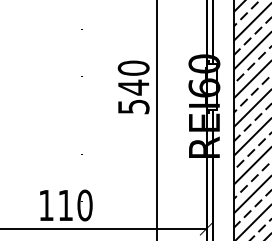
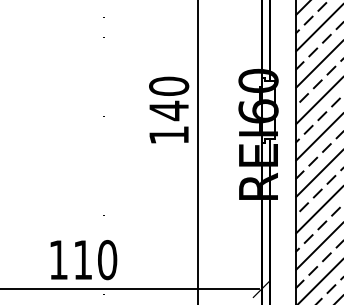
text: (133, 106) -> (168, 134), 540 -> 140

